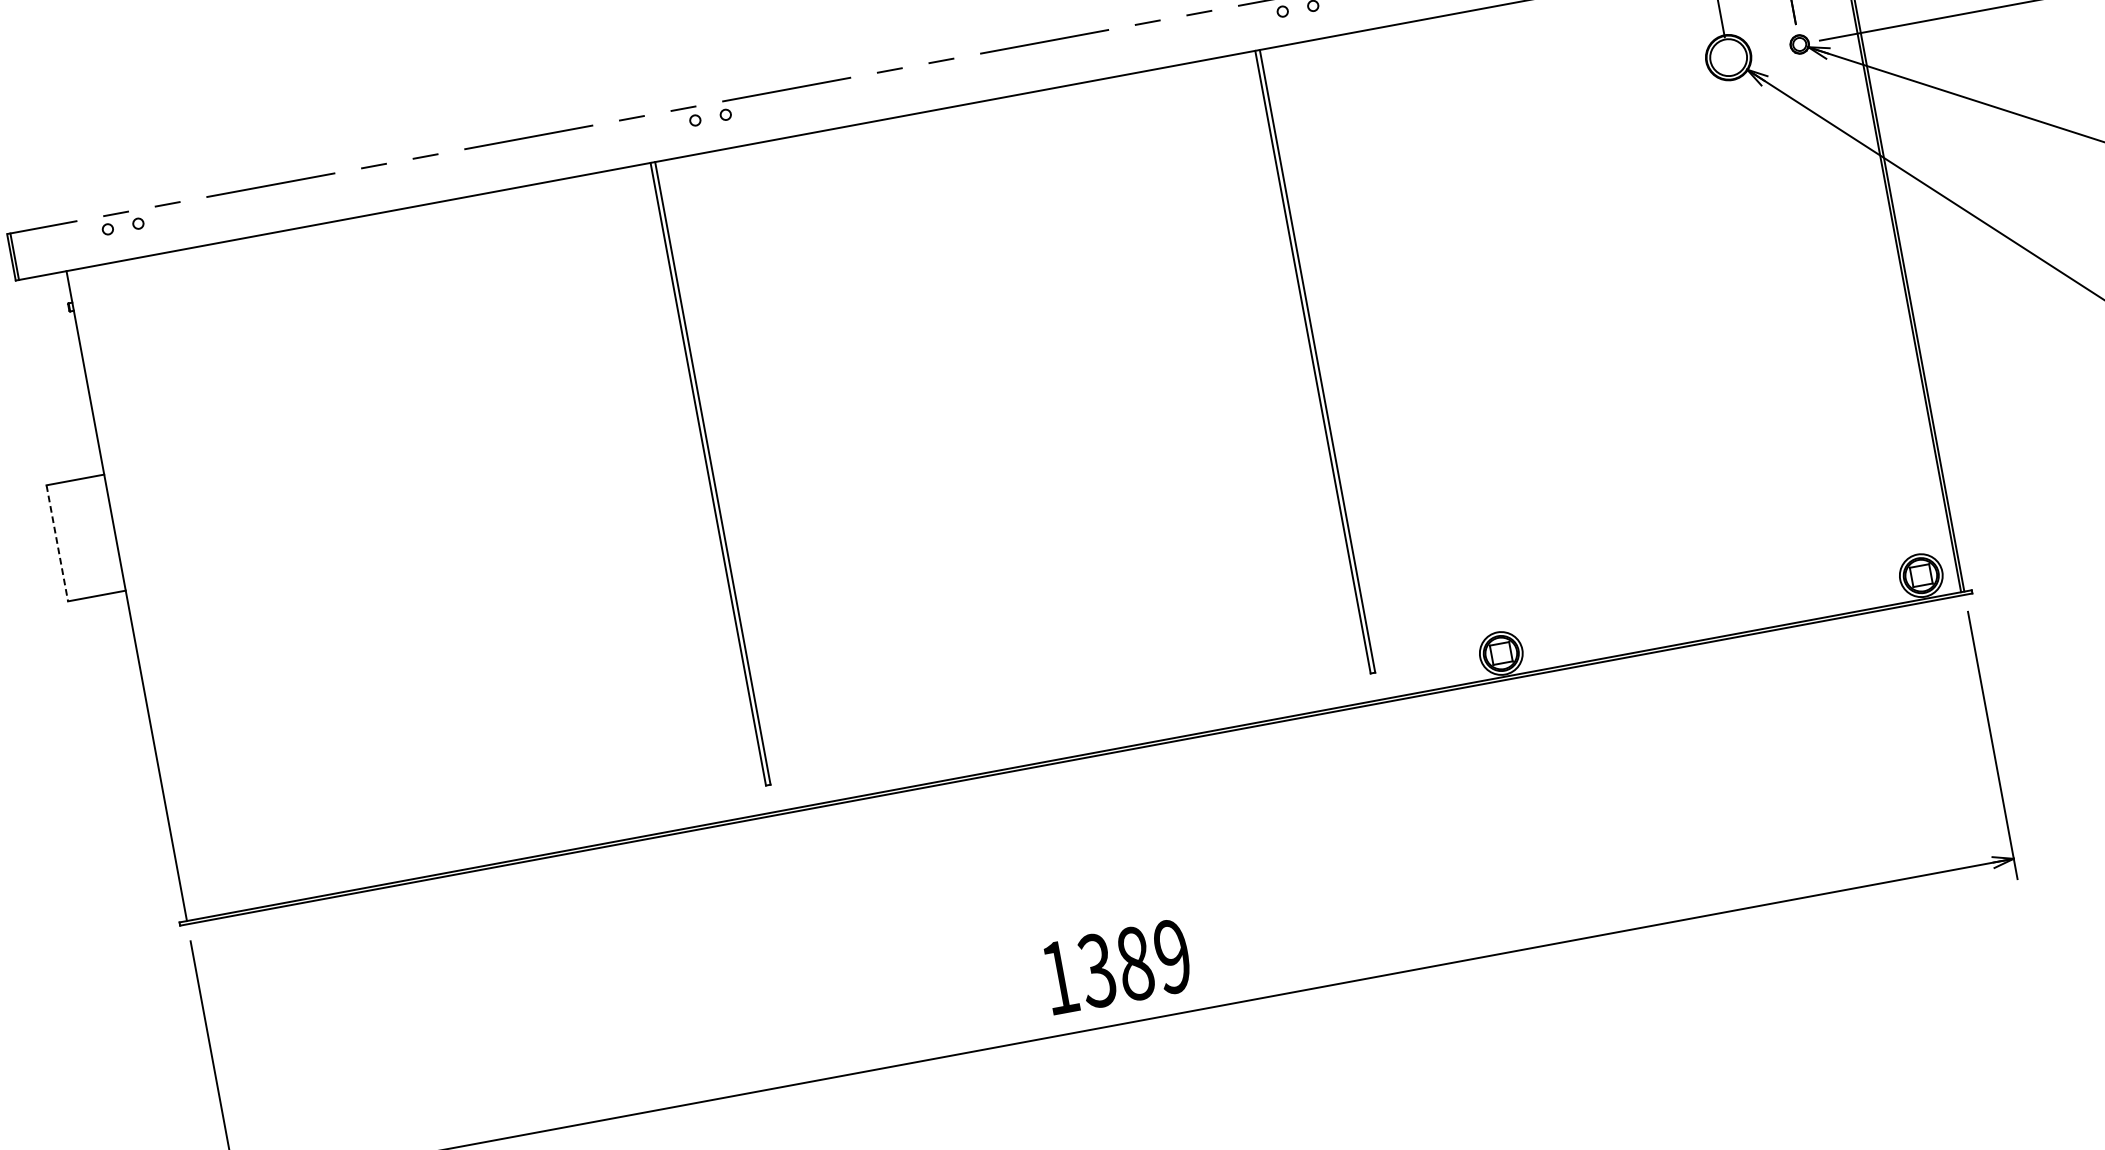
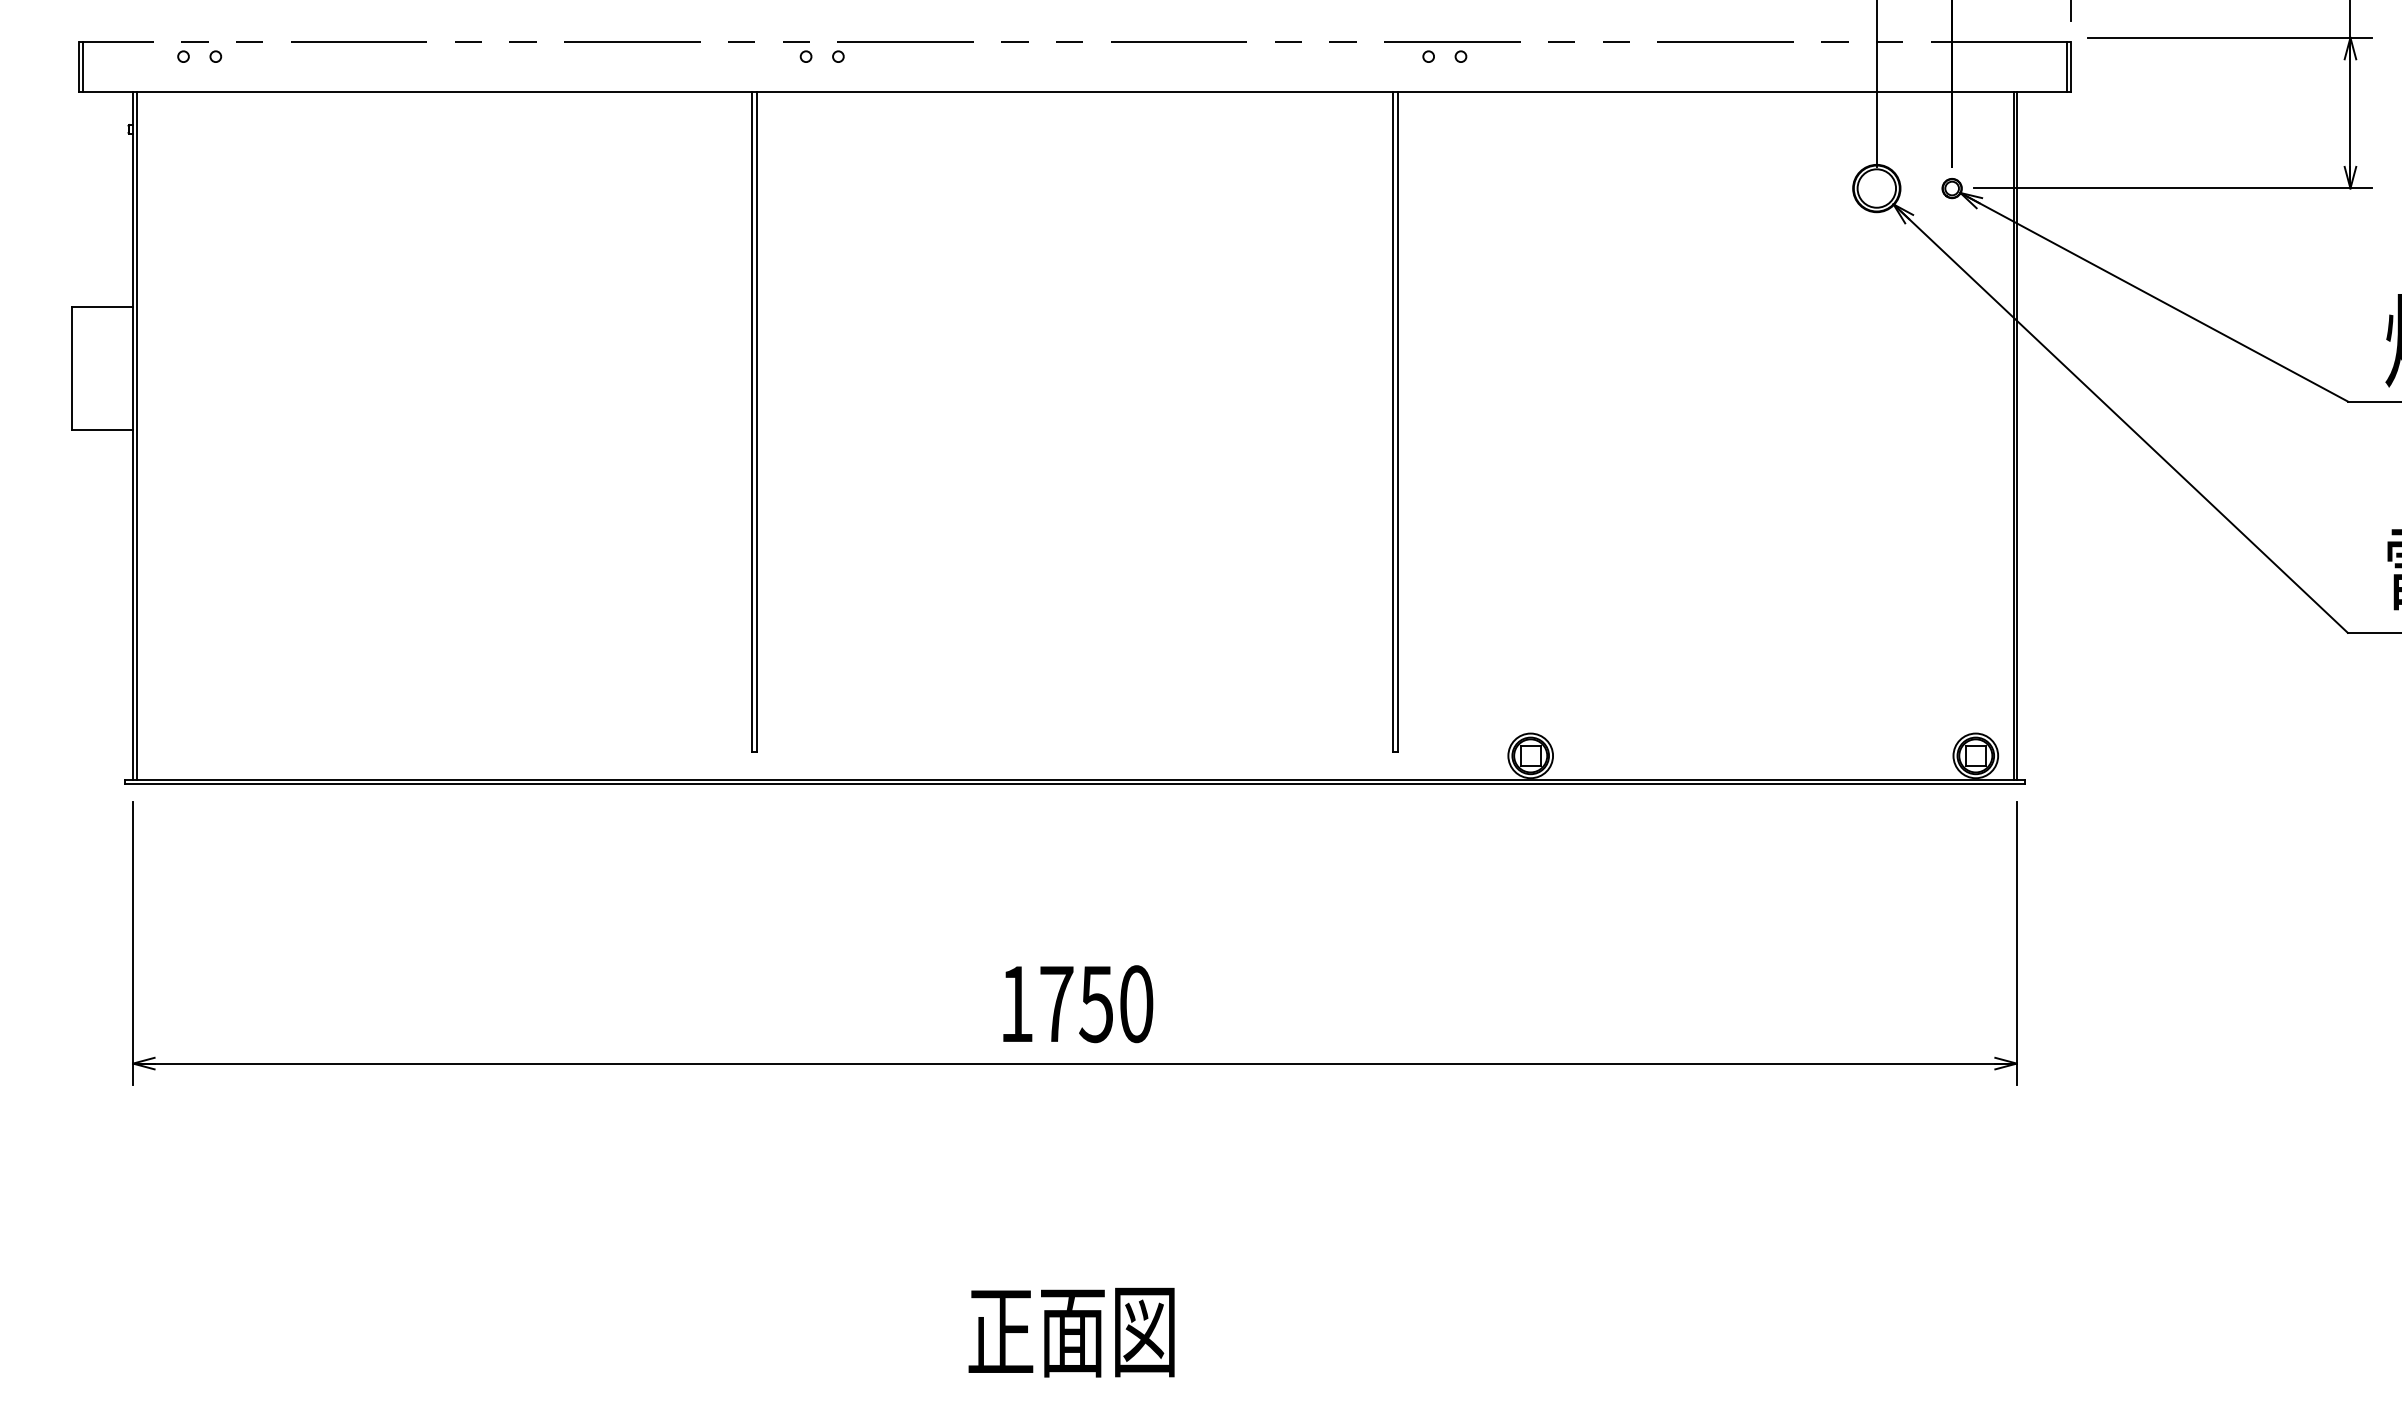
line: (57, 542) -> (72, 368), dashed -> solid
line: (129, 594) -> (136, 435), added
text: (1135, 963) -> (1096, 1004), 1389 -> 1750

